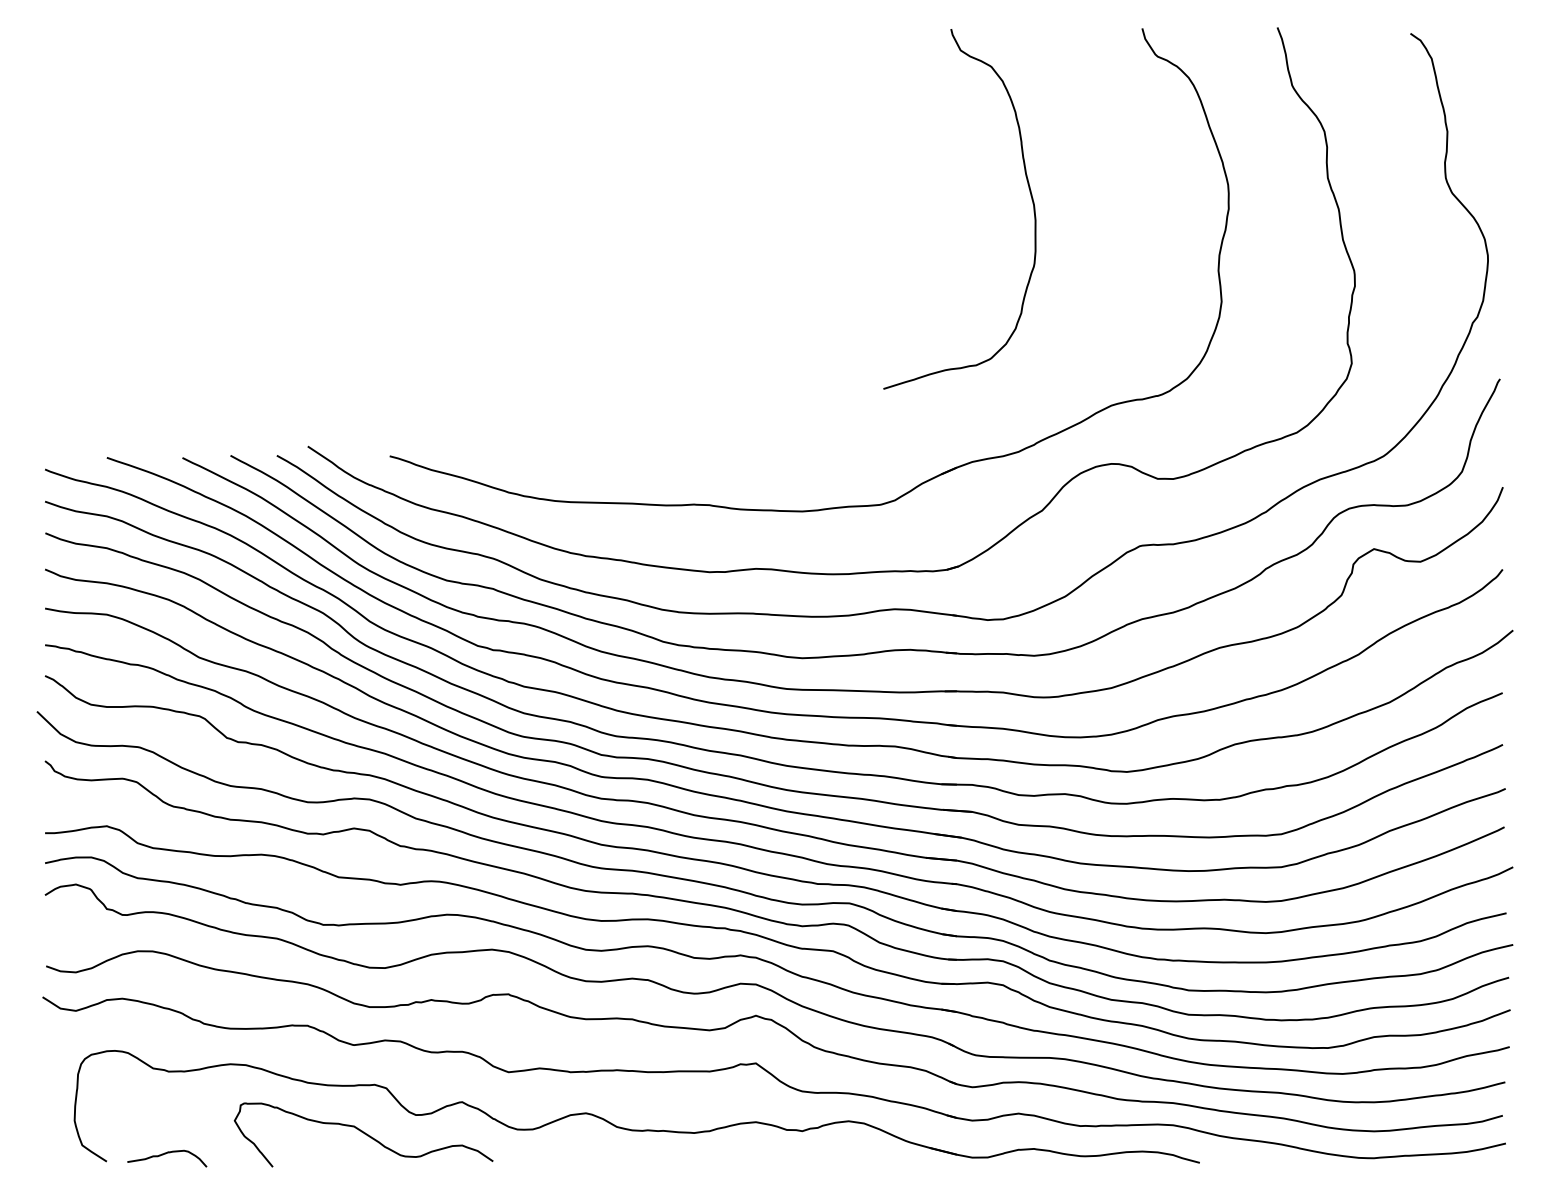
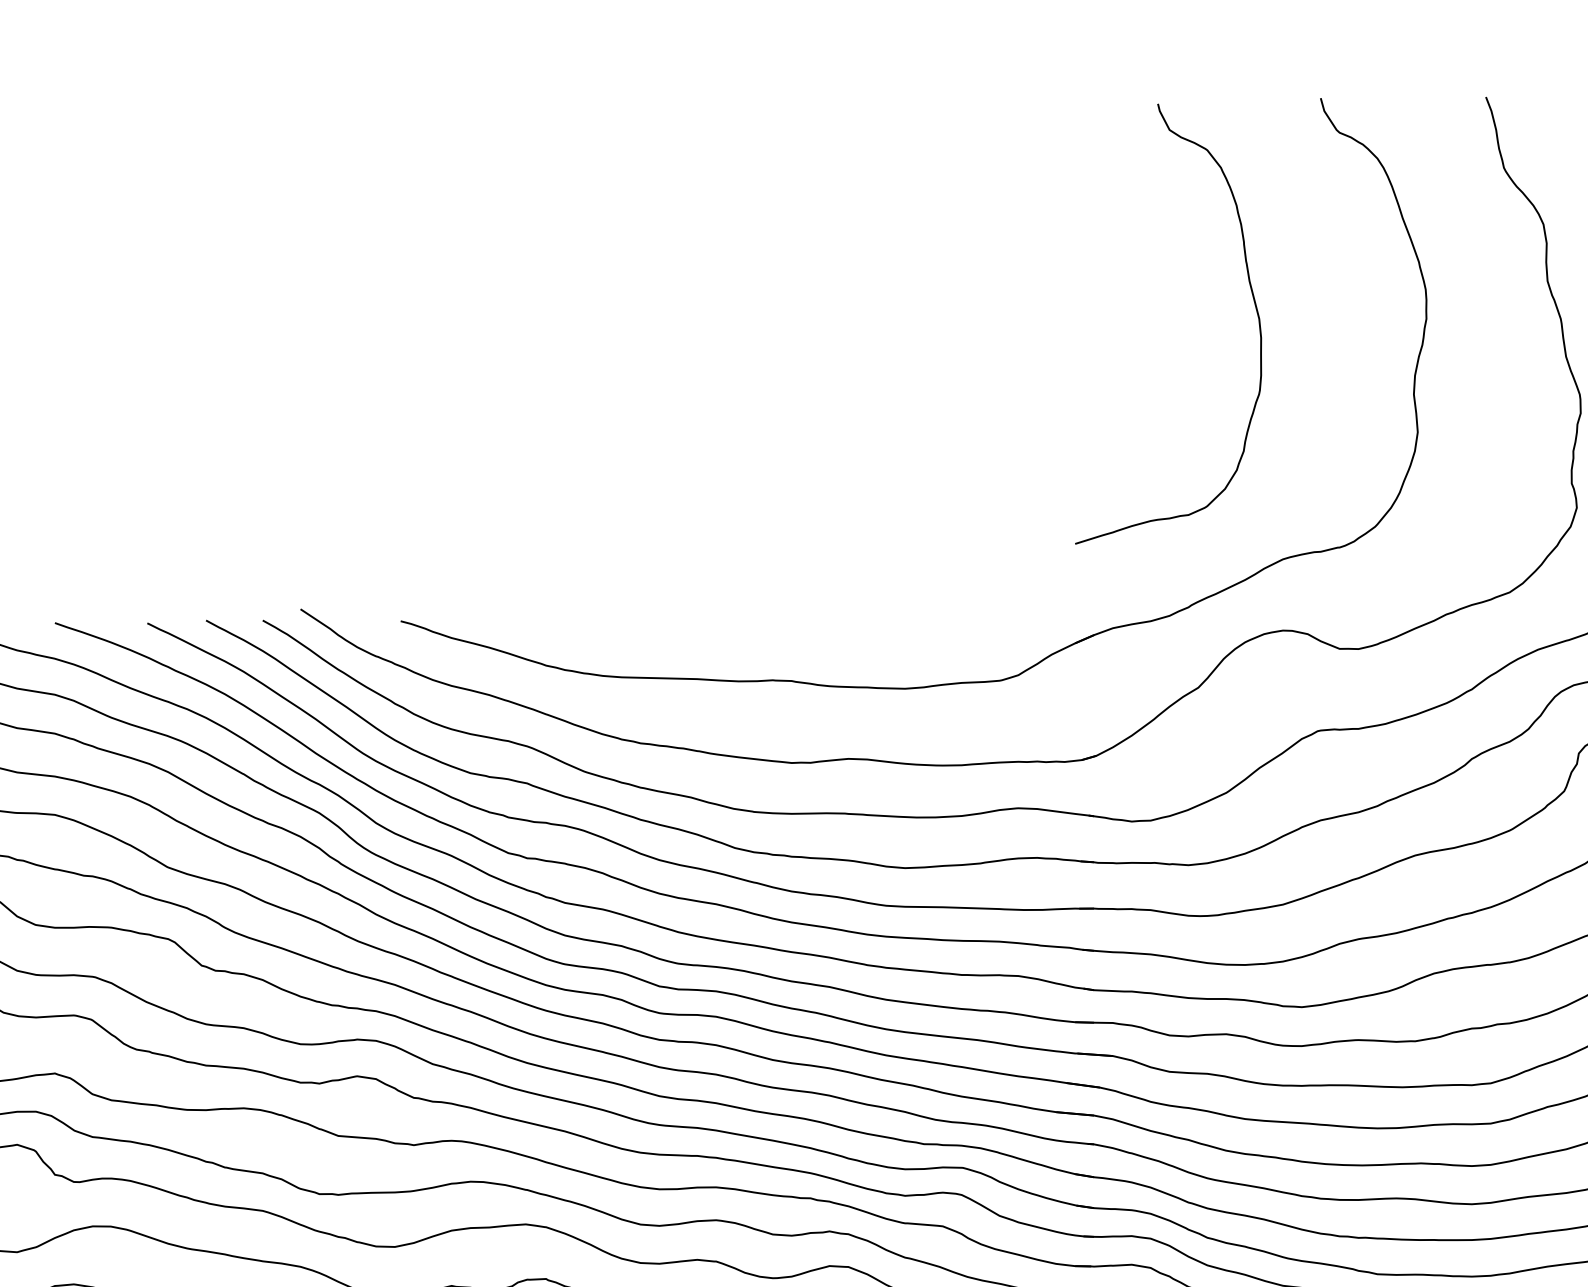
curve: (1029, 192) -> (1253, 303), moved

